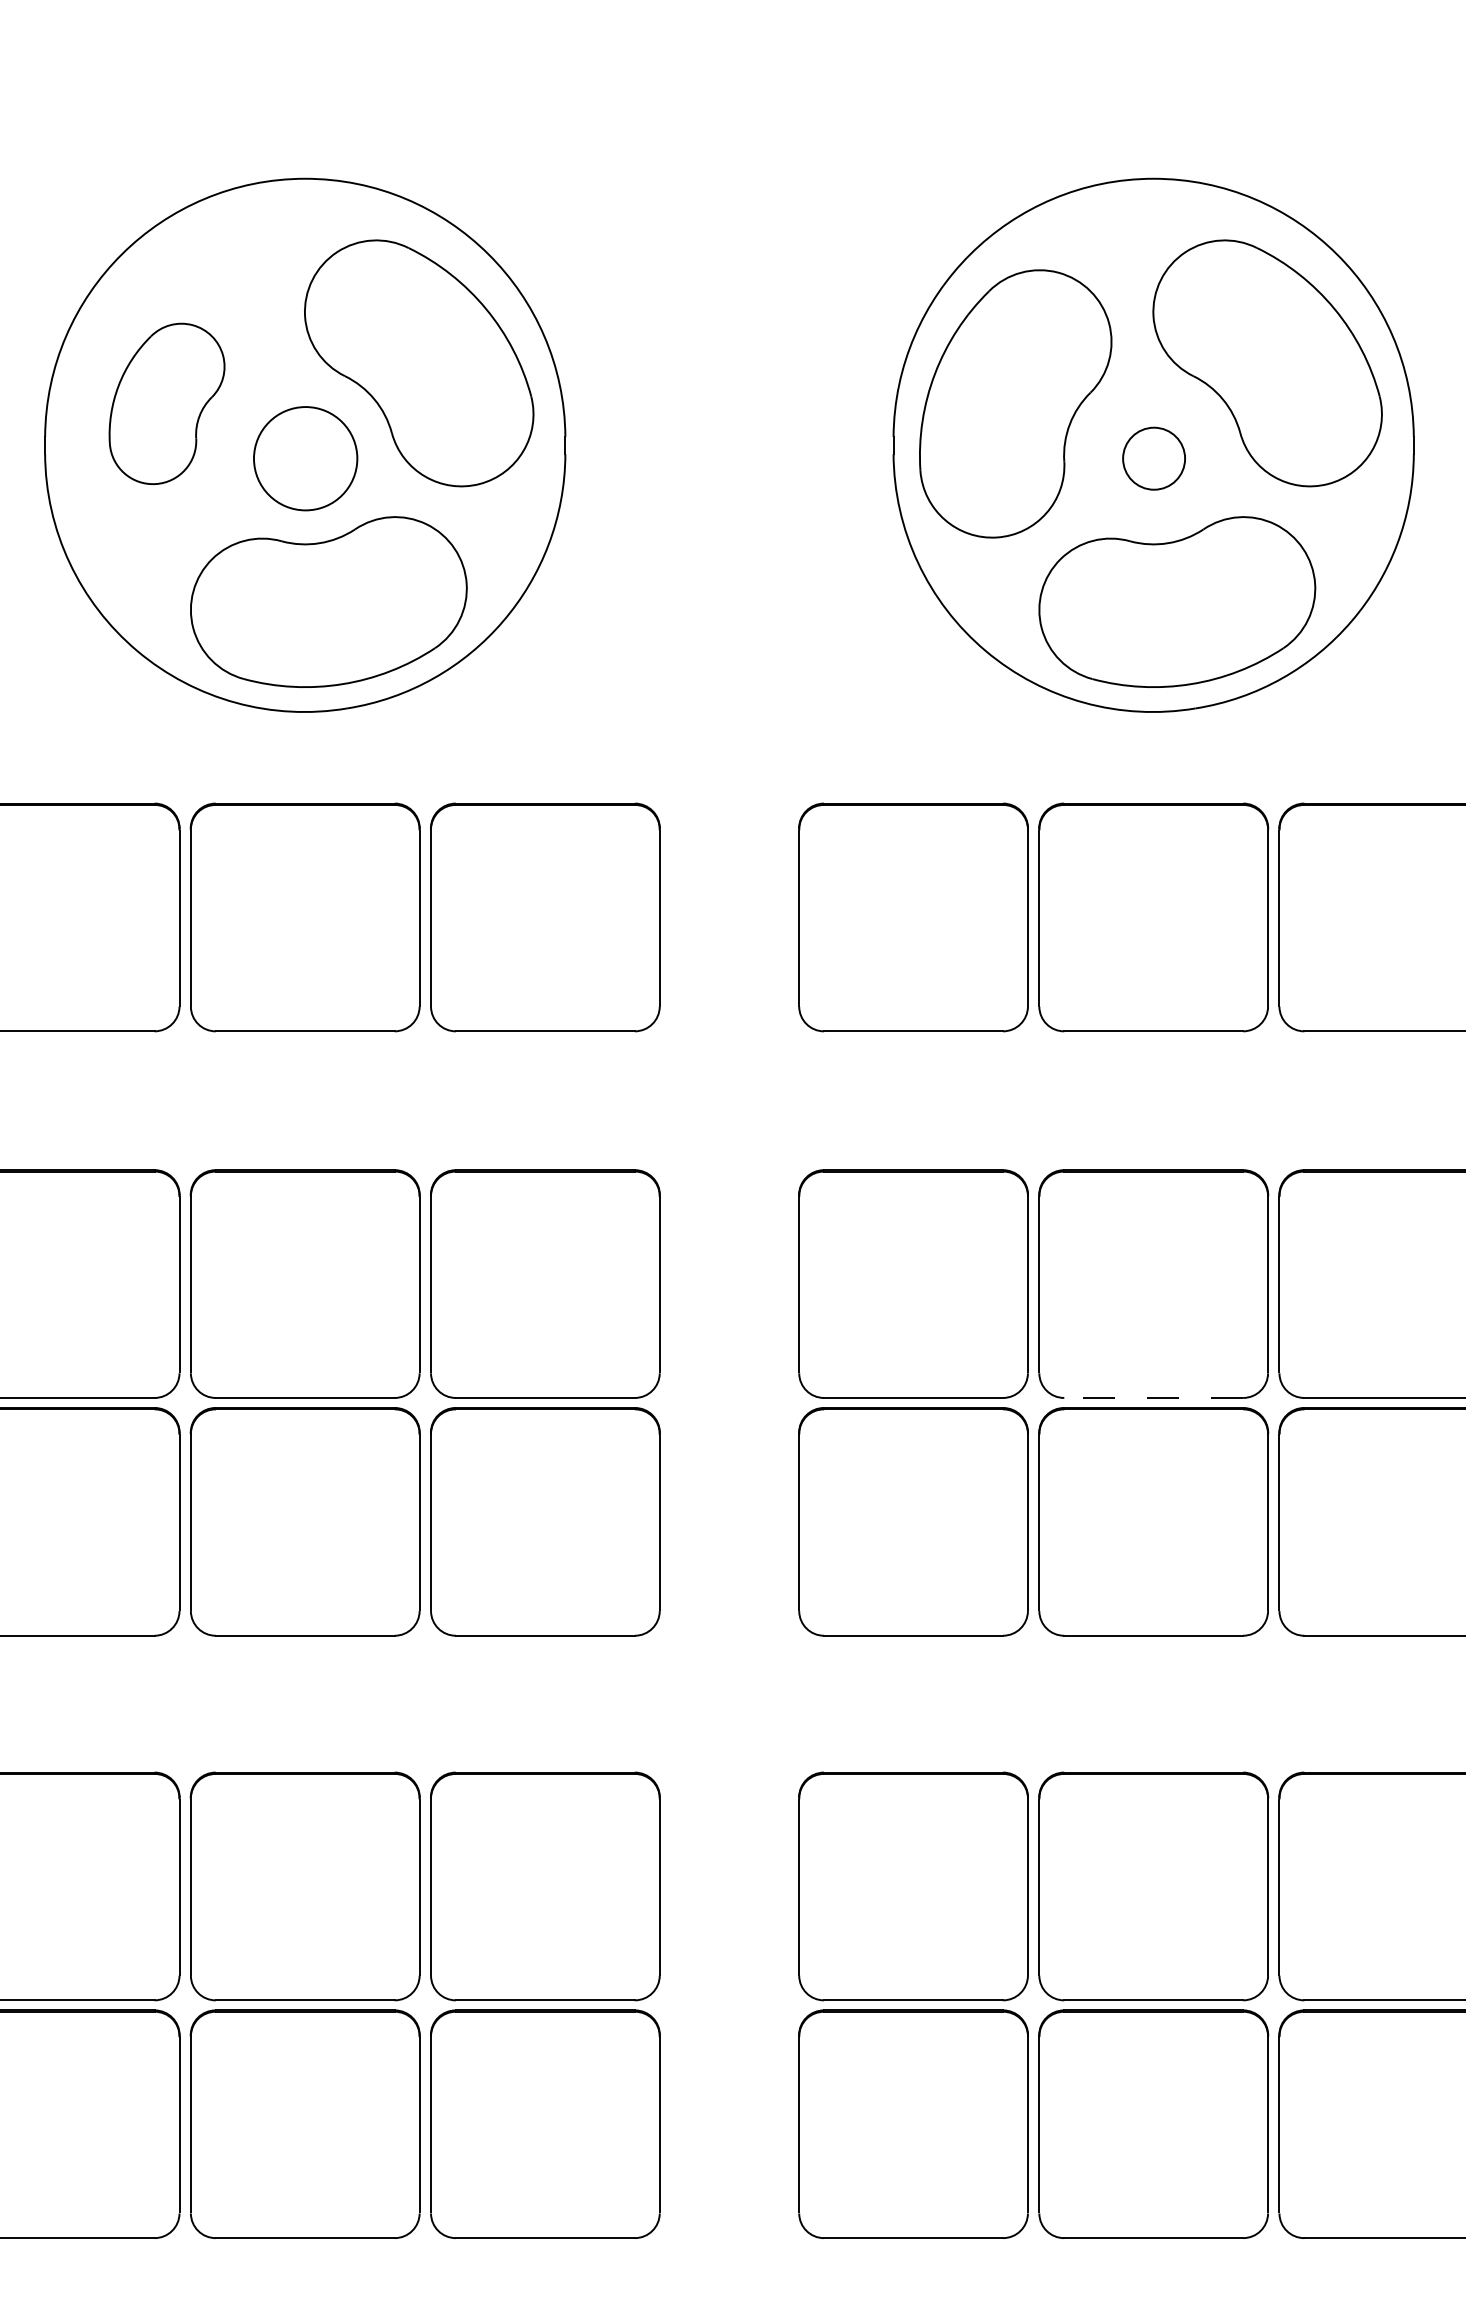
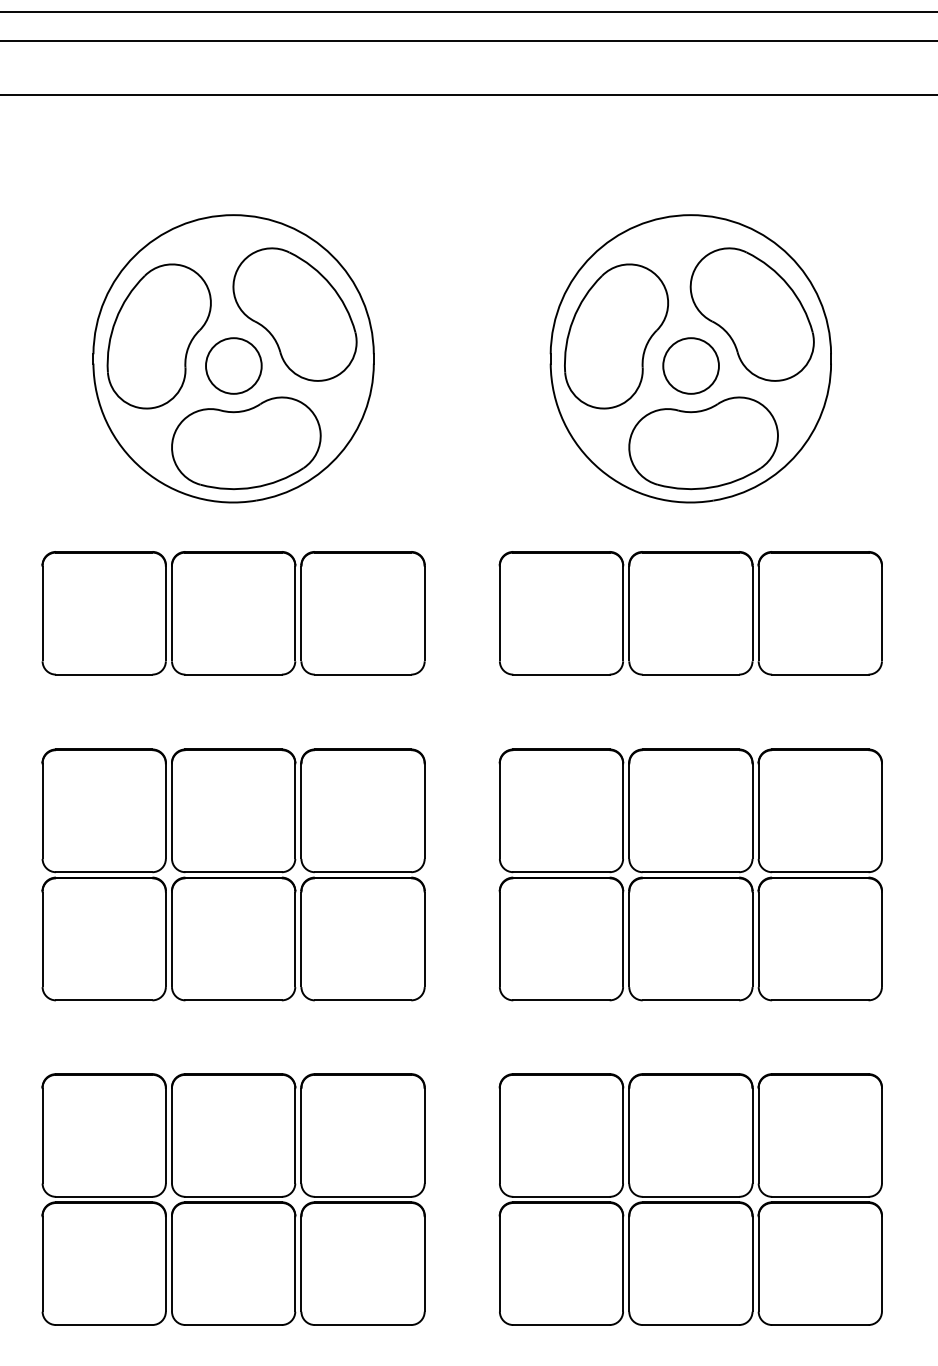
part: (165, 403) -> (158, 336), size x1.67
circle: (1152, 457) -> (690, 365), size x1.67
line: (1152, 1398) -> (690, 872), dashed -> solid

